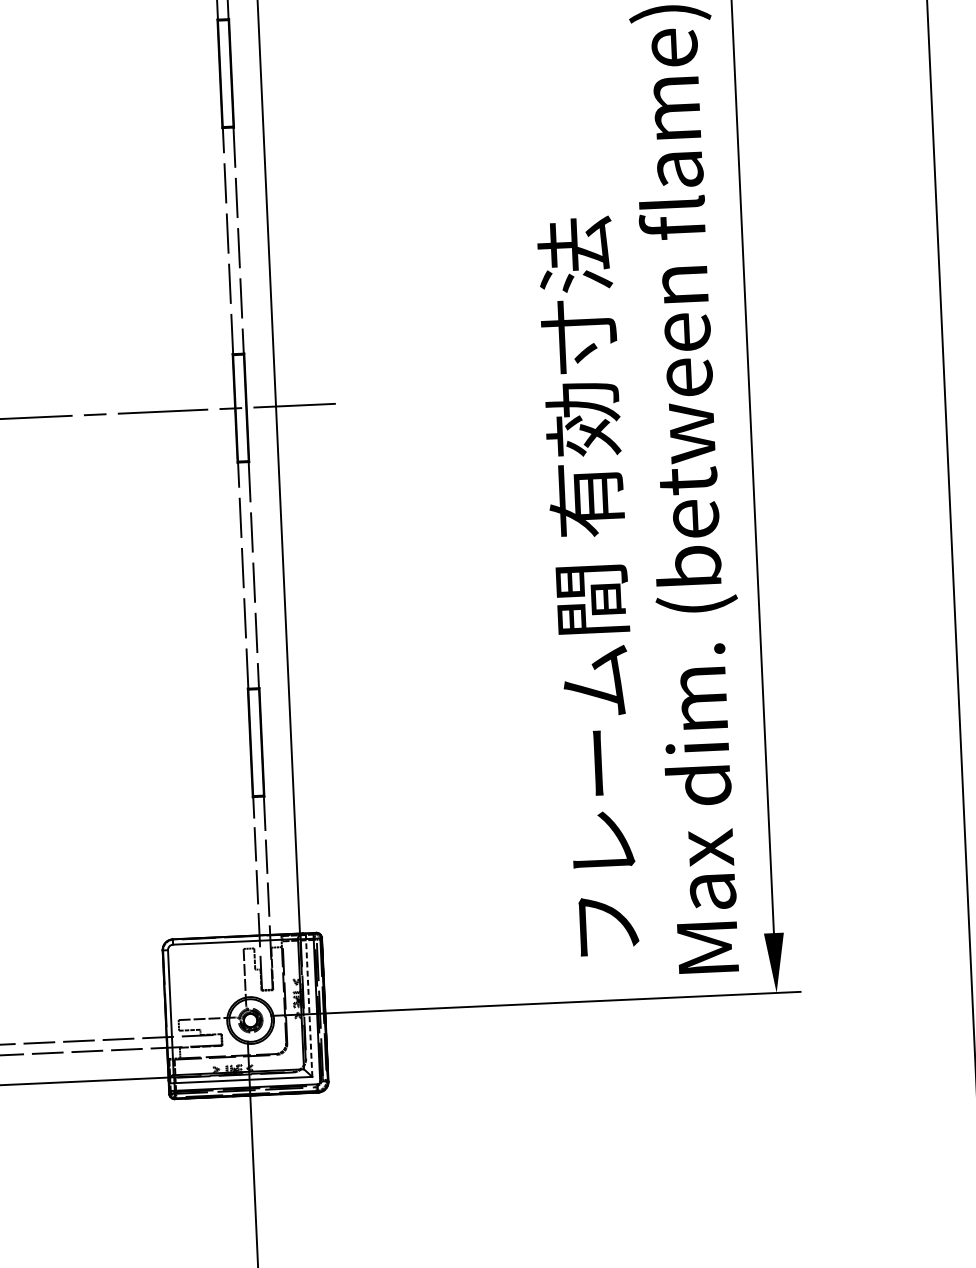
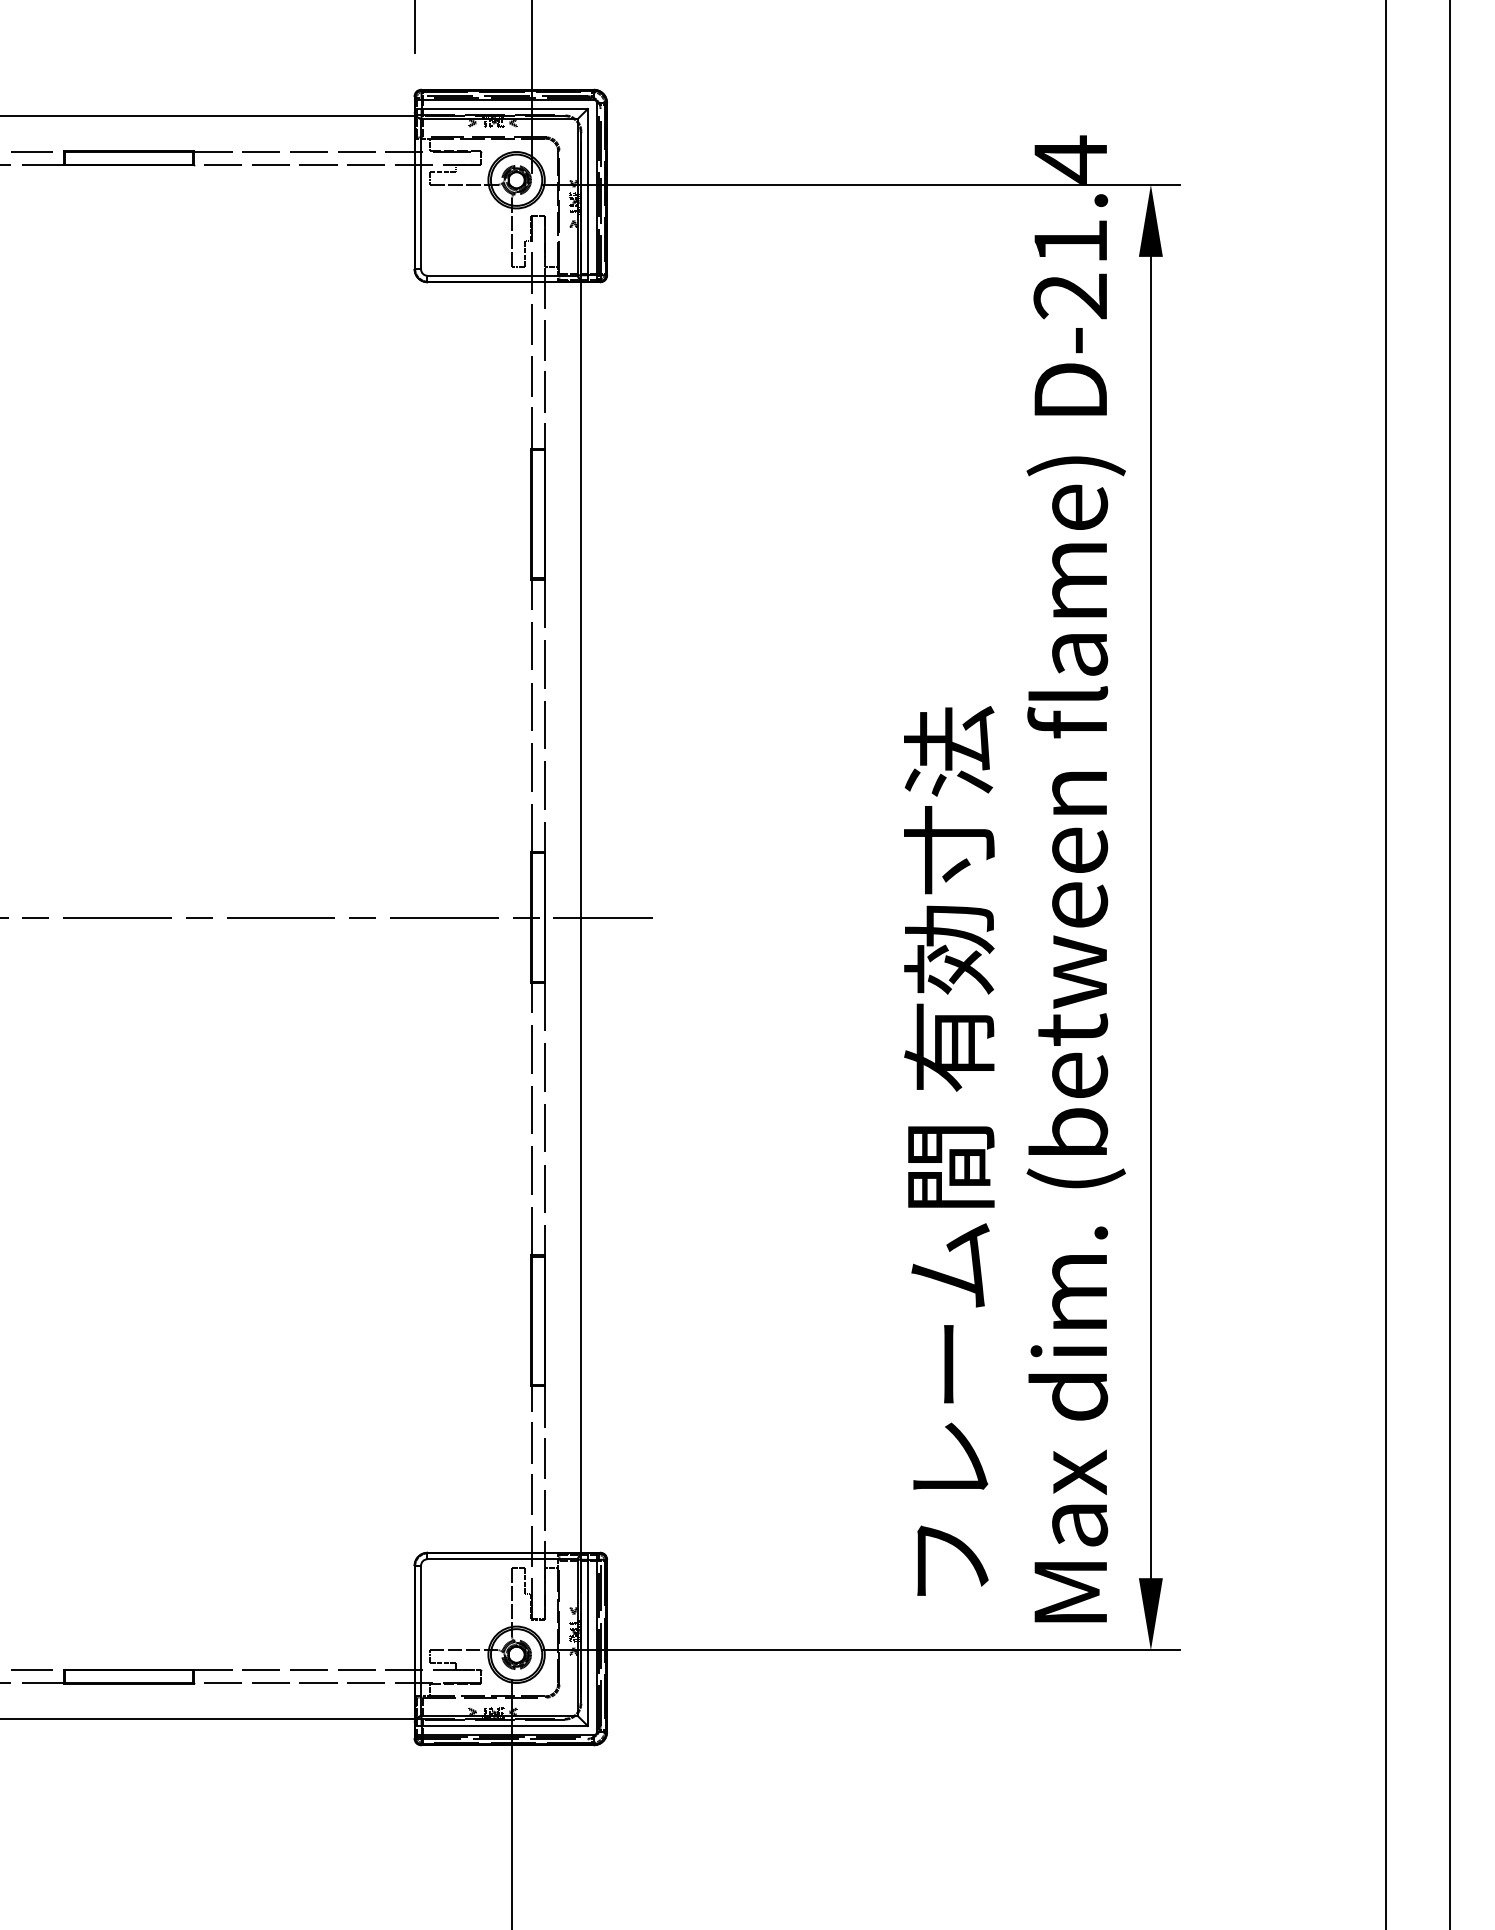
line: (308, 1007) -> (587, 1642), dashed -> solid

